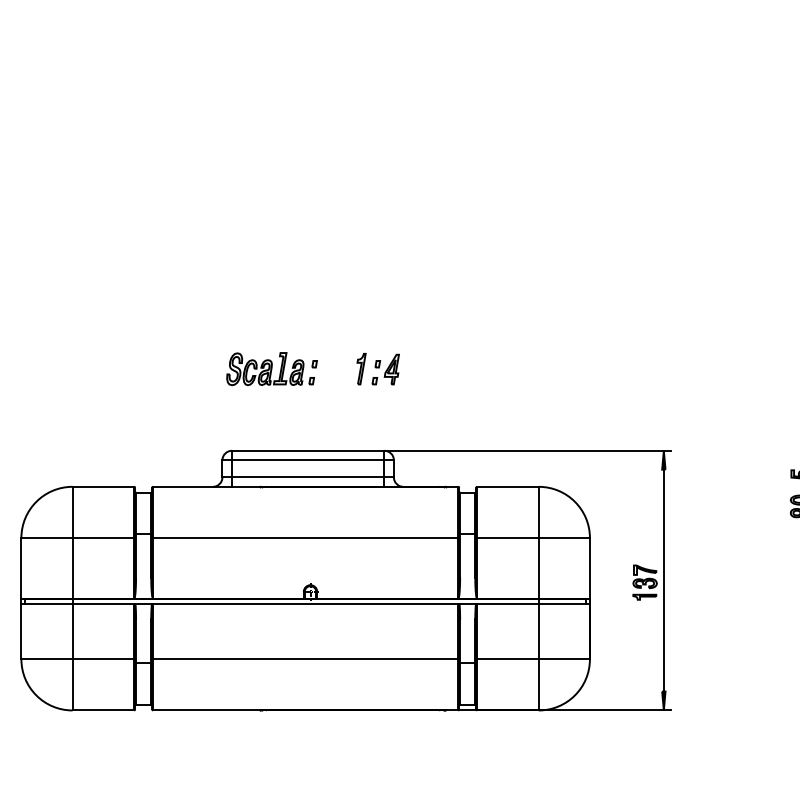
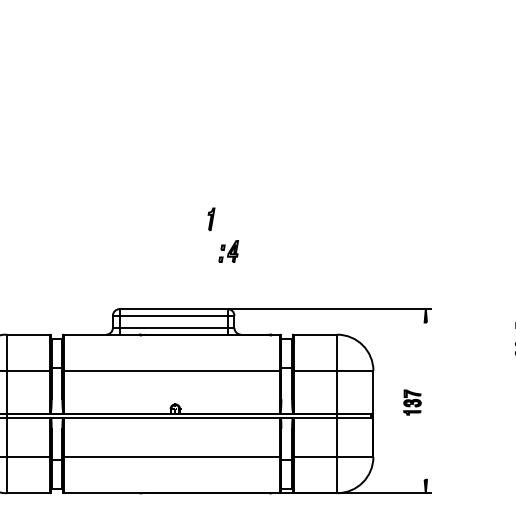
part: (271, 369) -> (147, 251), removed
part: (361, 369) -> (211, 219), moved
line: (663, 580) -> (425, 401), removed

